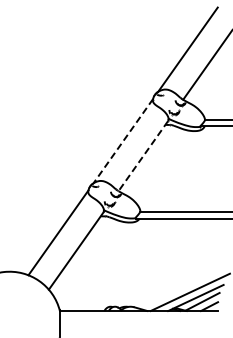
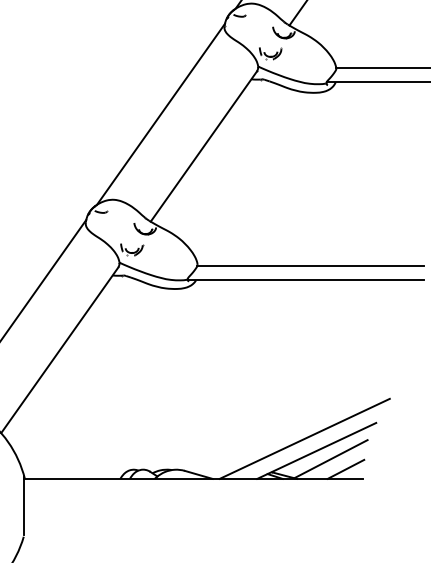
line: (123, 141) -> (161, 115), dashed -> solid
line: (143, 156) -> (204, 147), dashed -> solid

